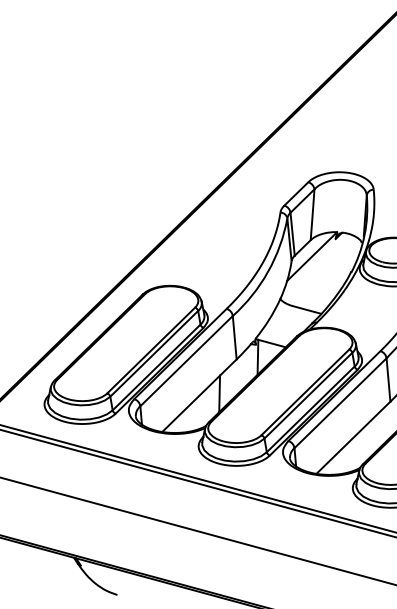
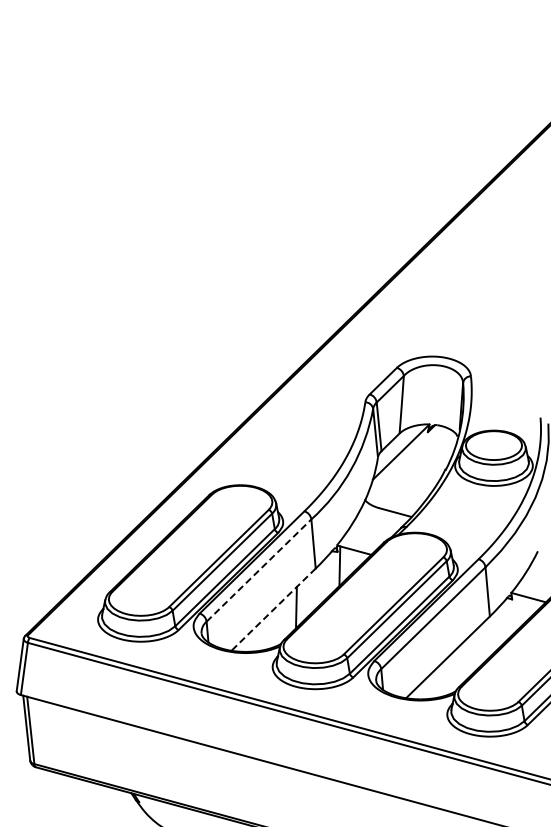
line: (187, 361) -> (259, 570), solid -> dashed
line: (199, 395) -> (273, 609), solid -> dashed

